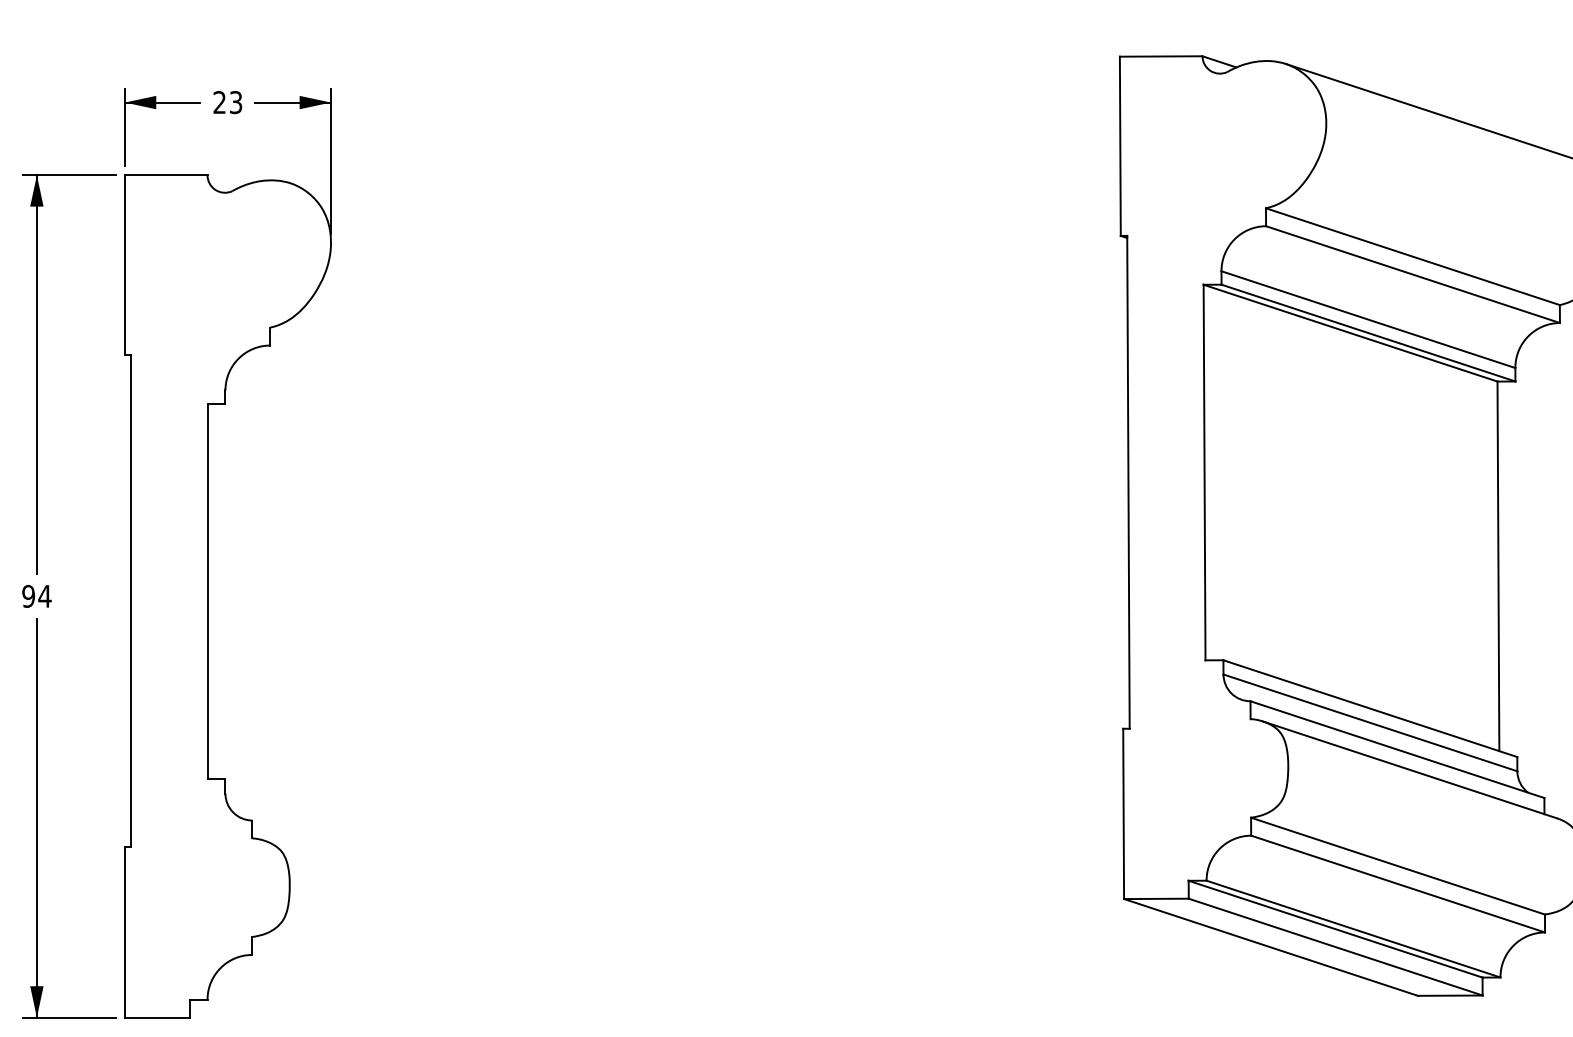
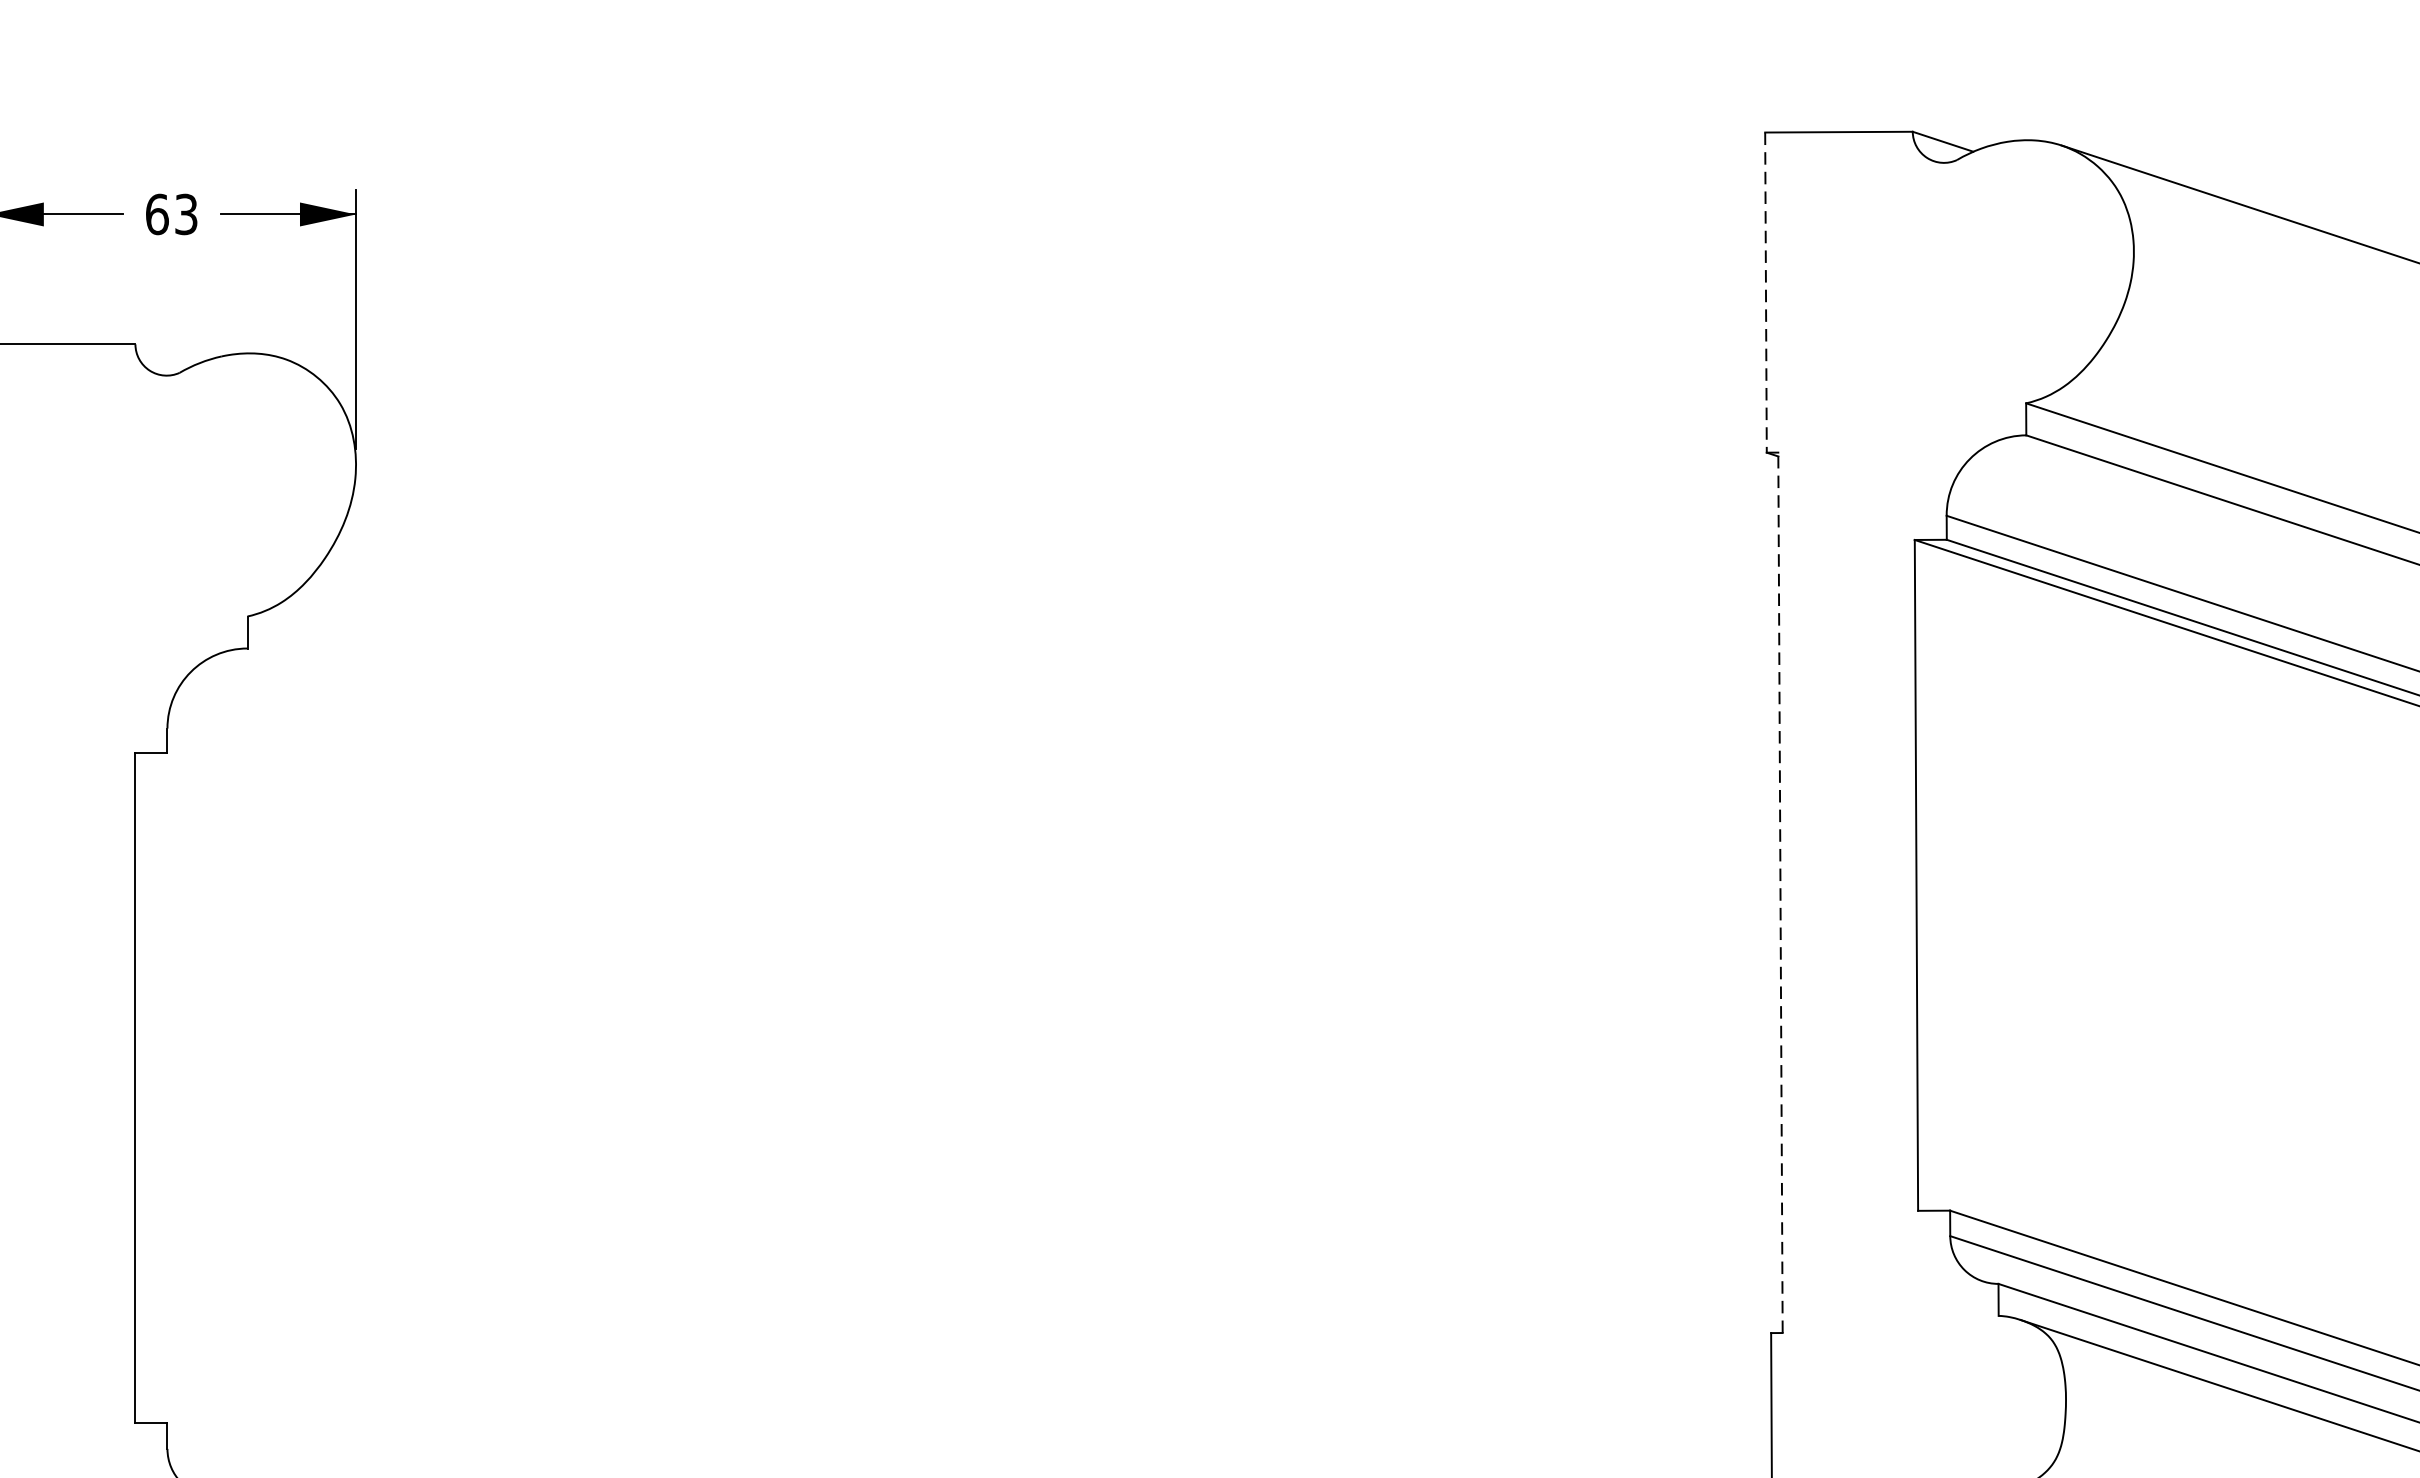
text: (219, 102) -> (156, 214), 23 -> 63
line: (1120, 146) -> (1766, 292), solid -> dashed
line: (1128, 481) -> (1780, 891), solid -> dashed

